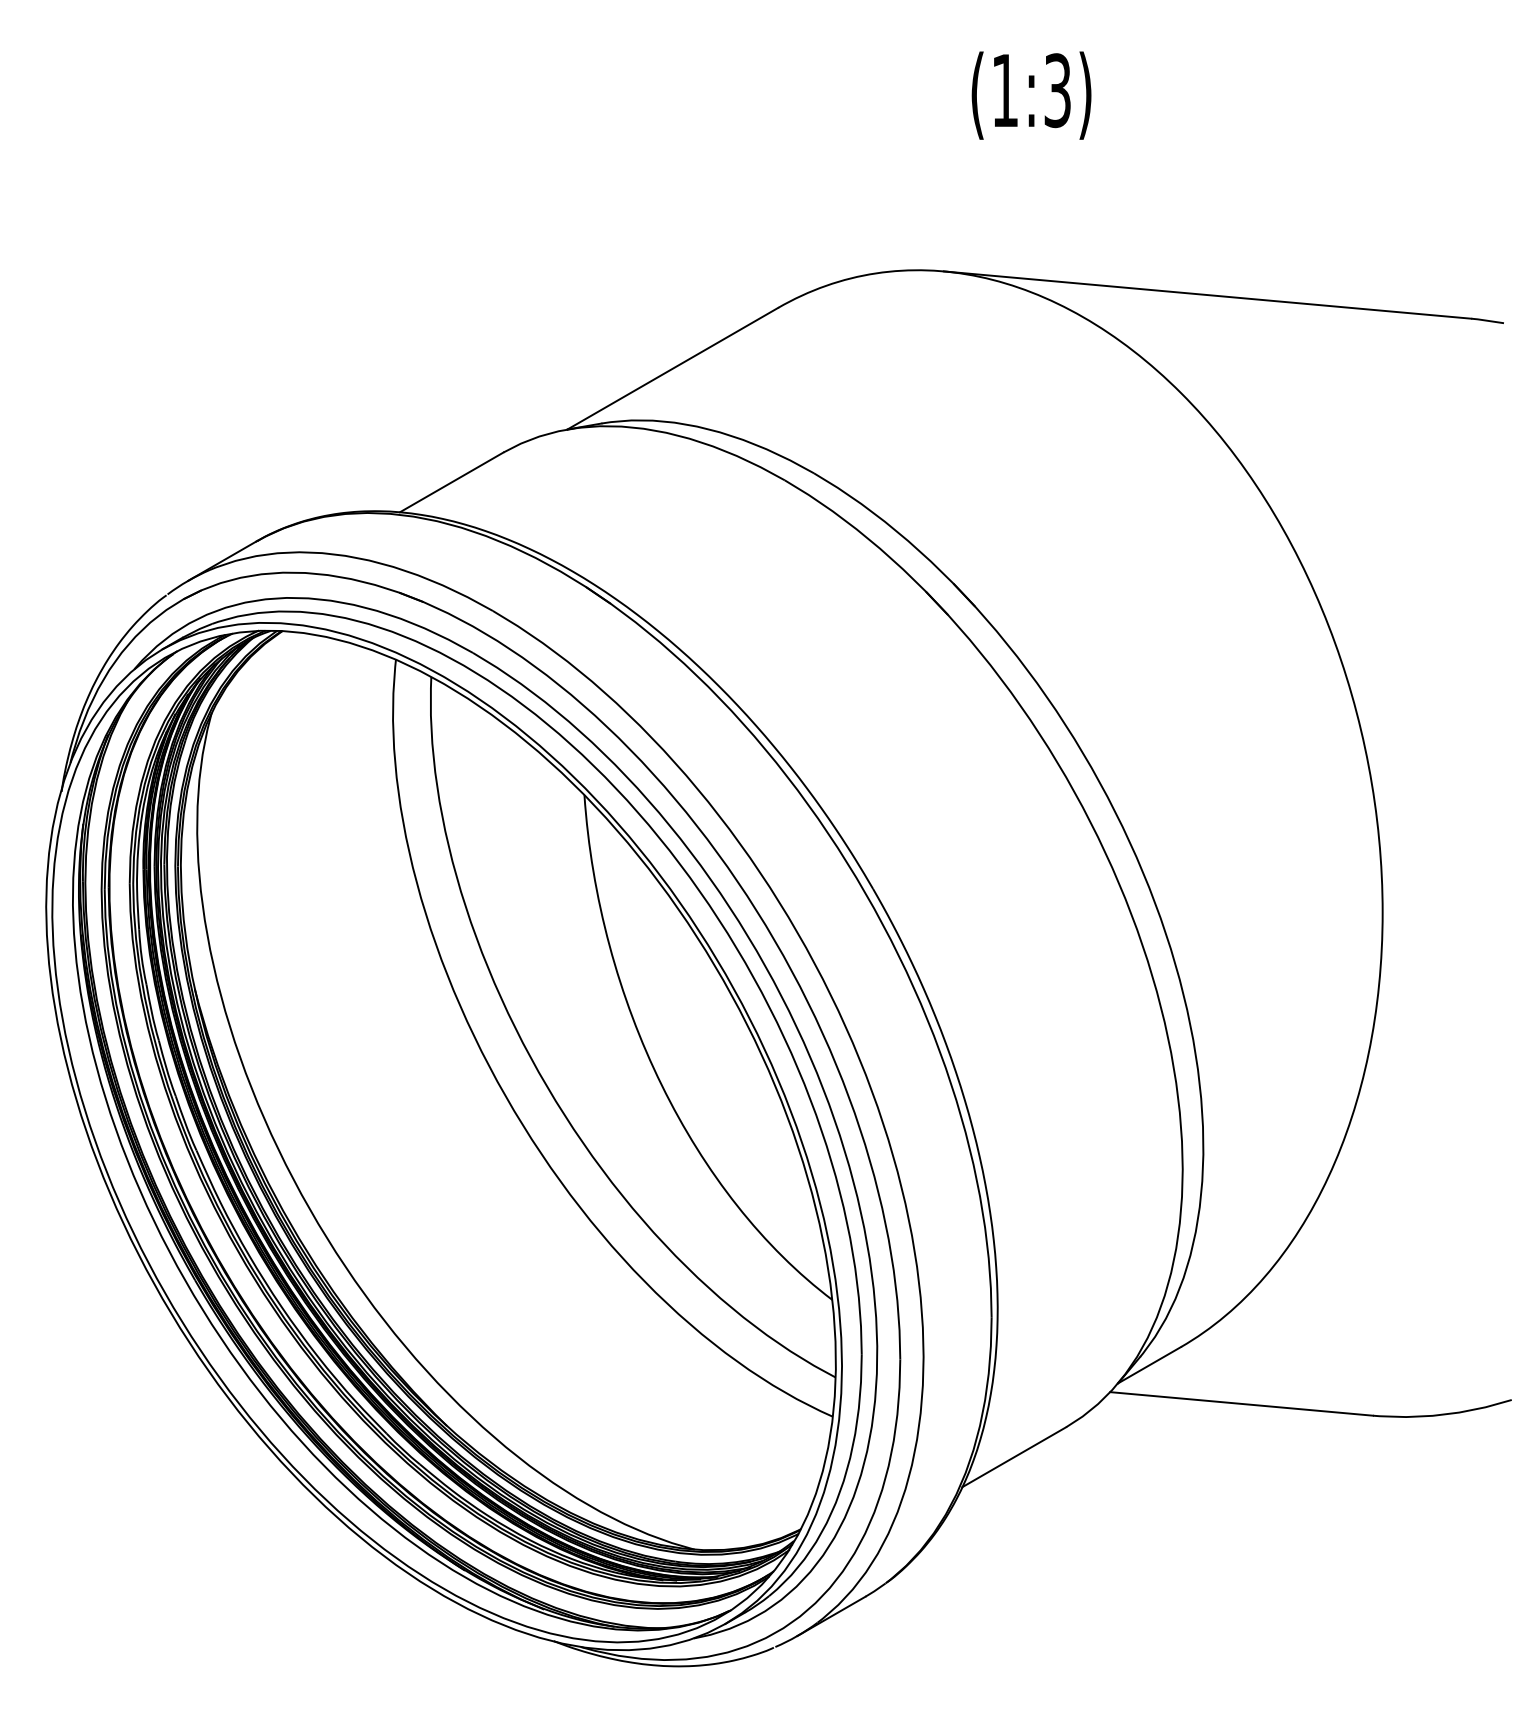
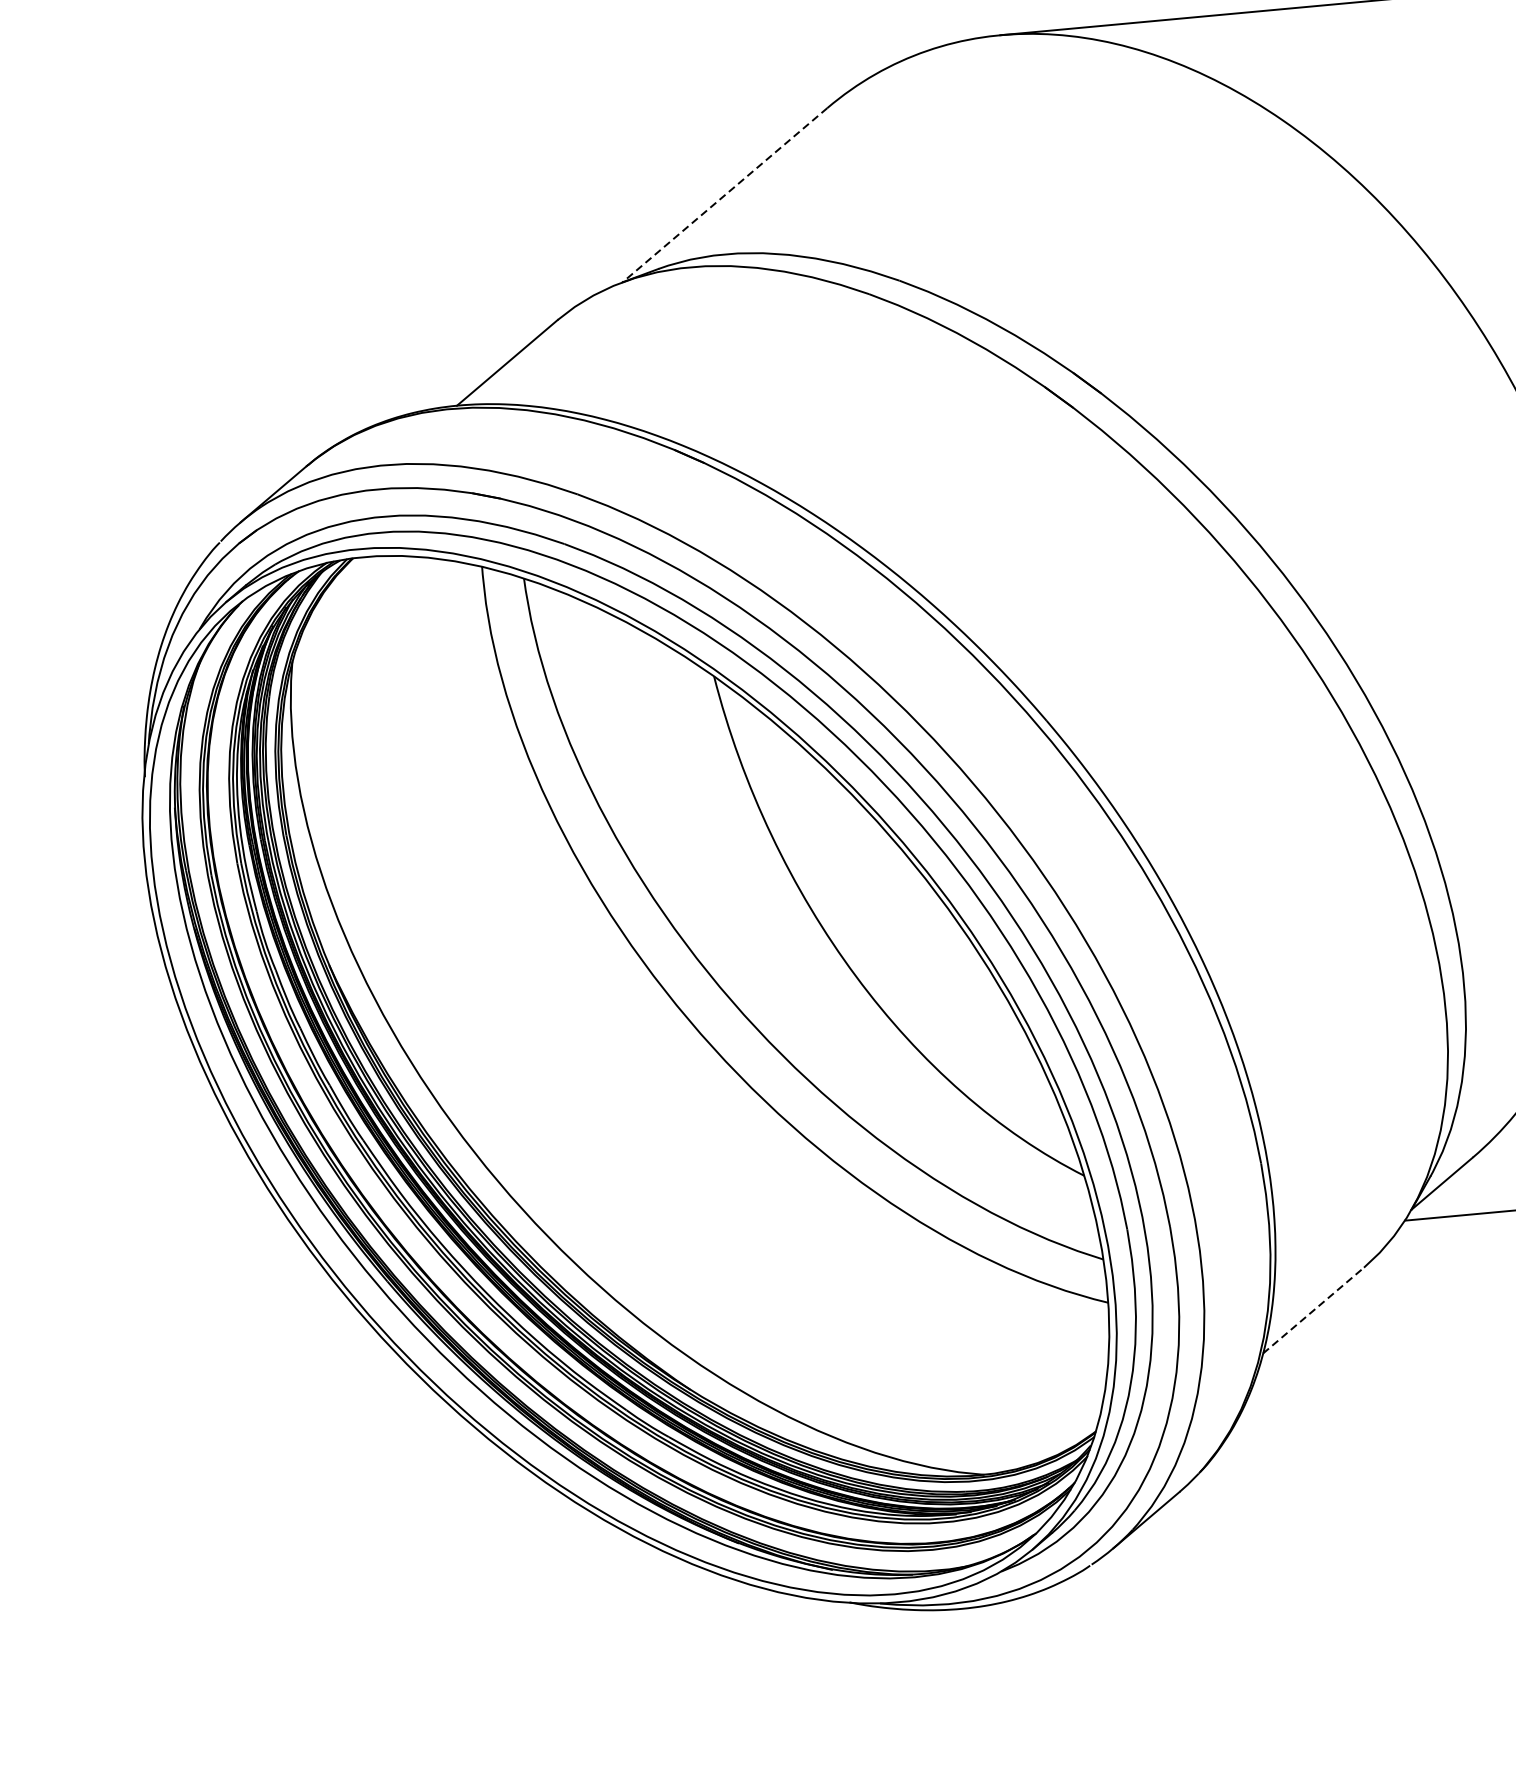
line: (672, 368) -> (724, 194), solid -> dashed
line: (1014, 1457) -> (1313, 1310), solid -> dashed

